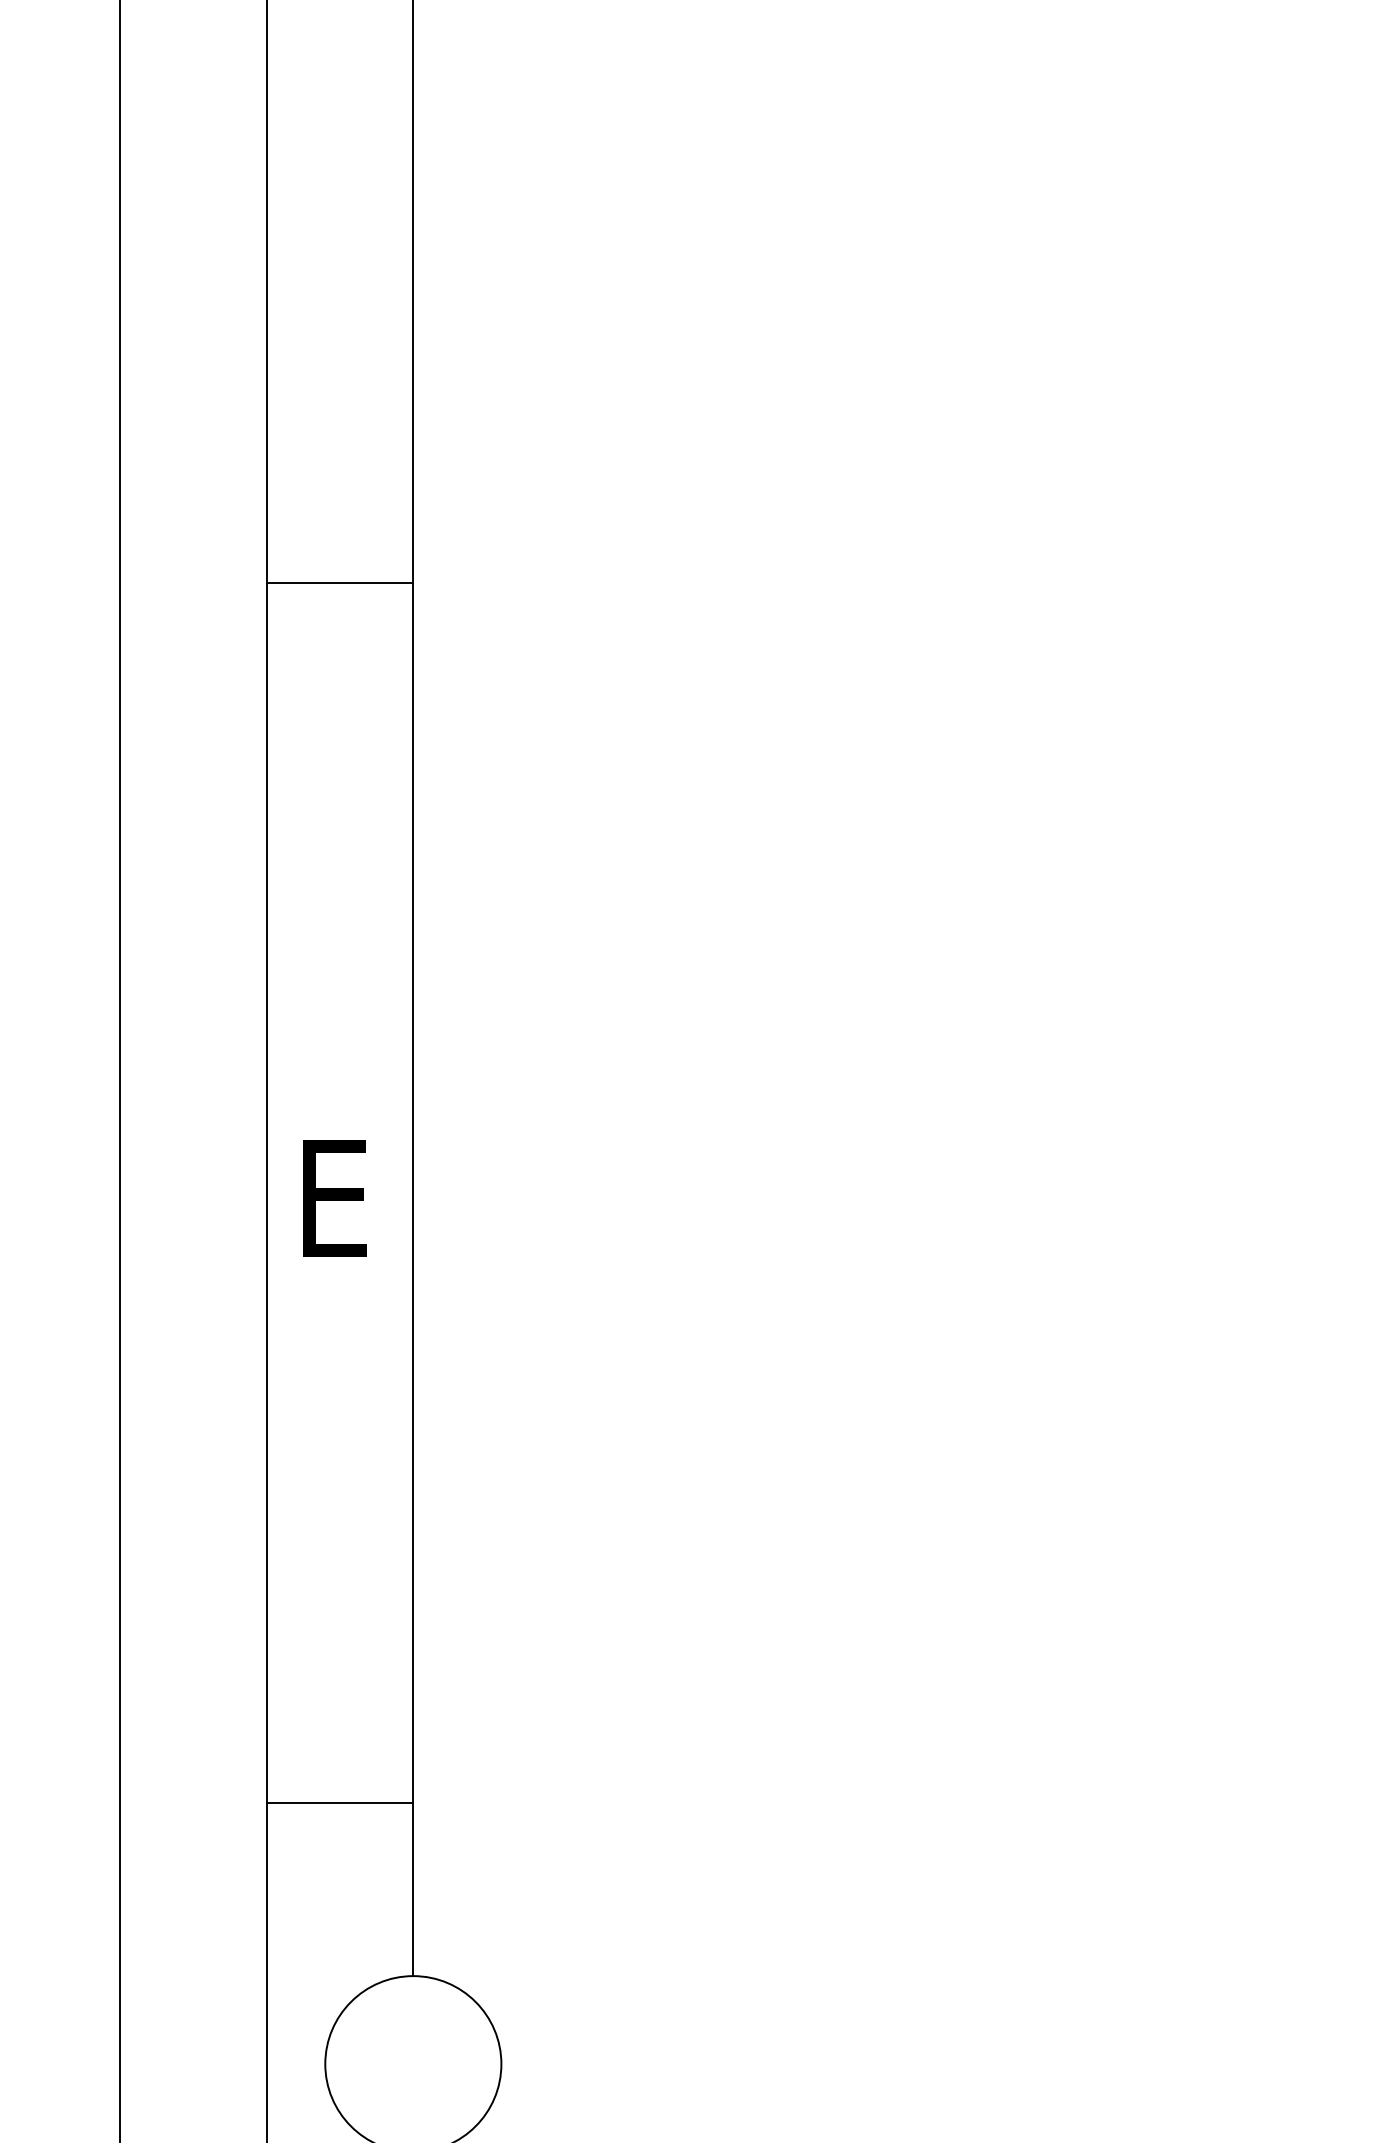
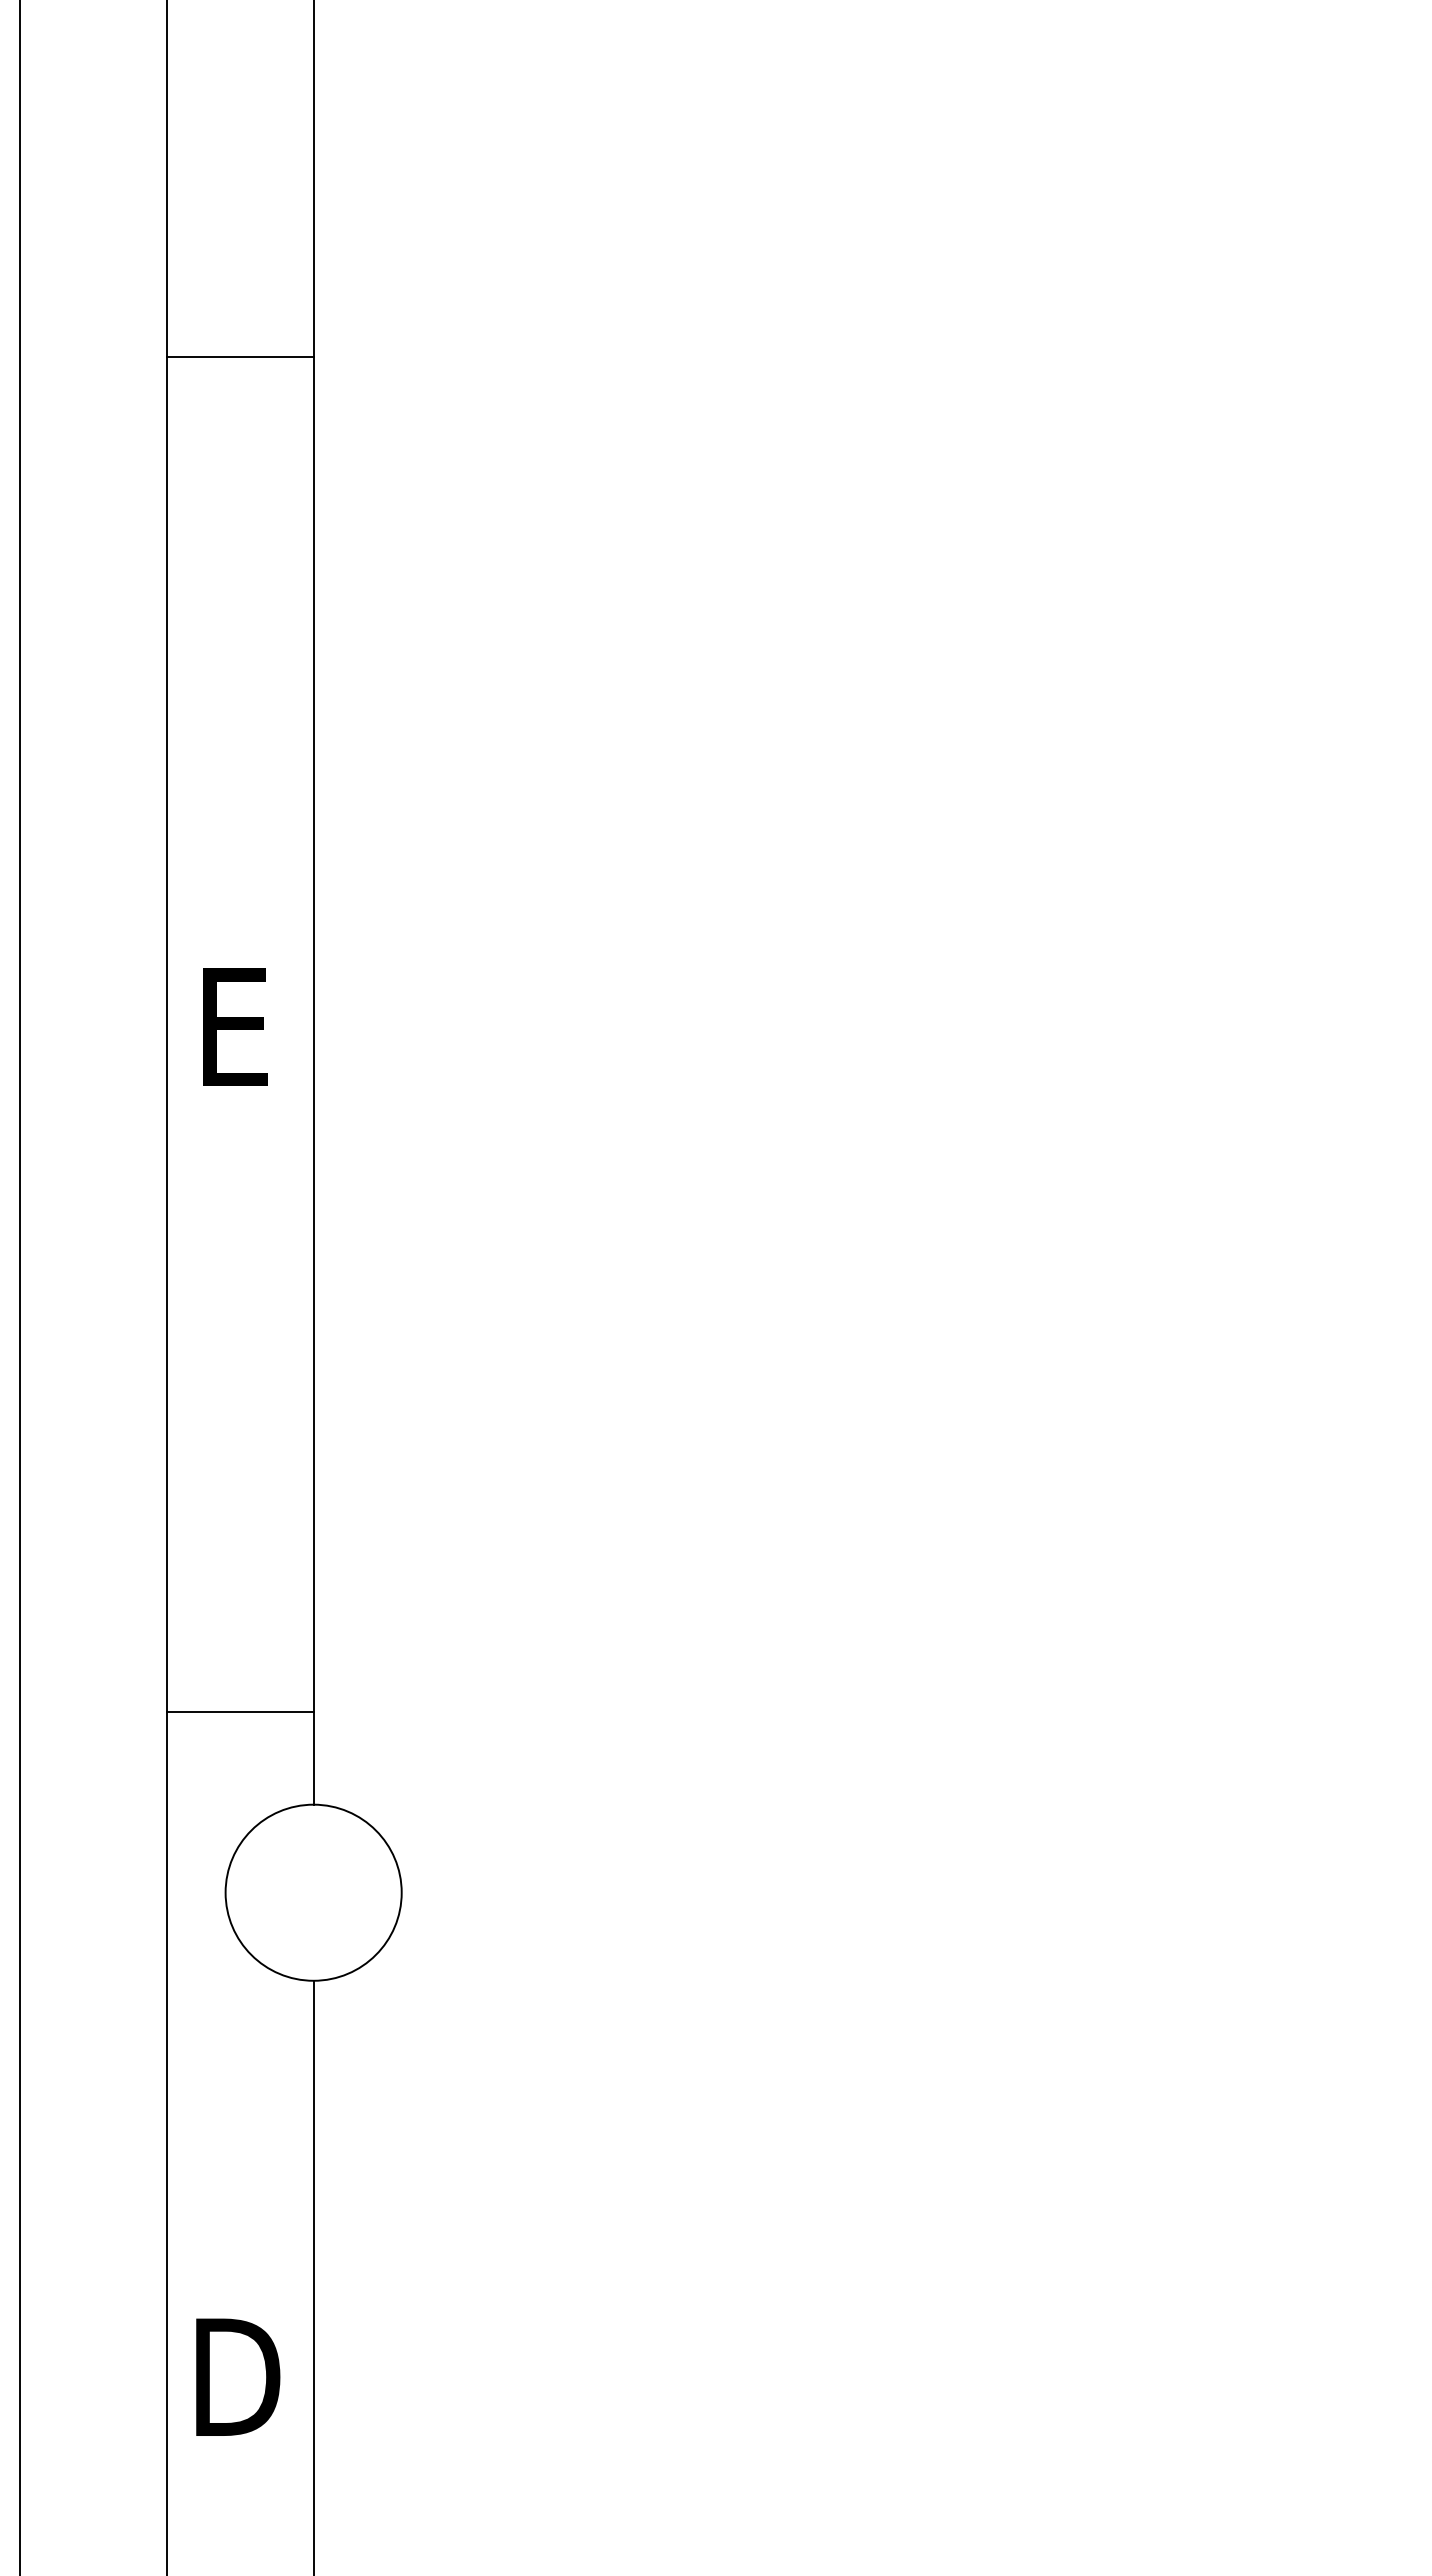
line: (339, 582) -> (239, 356), moved
line: (339, 1802) -> (239, 1711), moved

